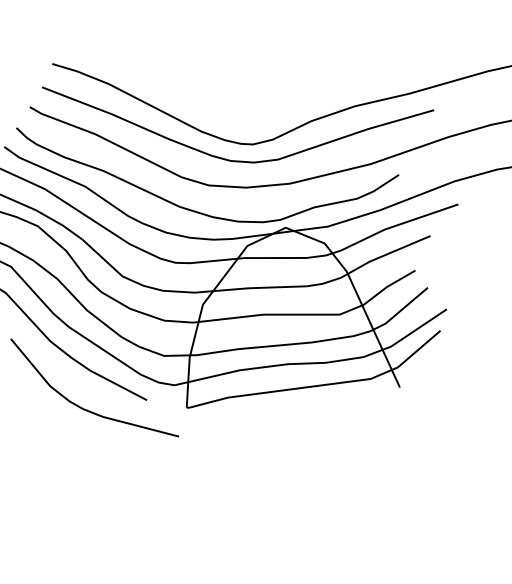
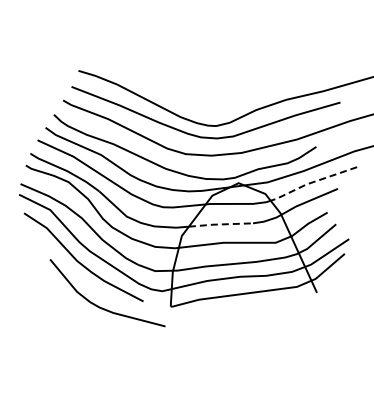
line: (391, 226) -> (311, 182), solid -> dashed
line: (259, 287) -> (220, 224), solid -> dashed

